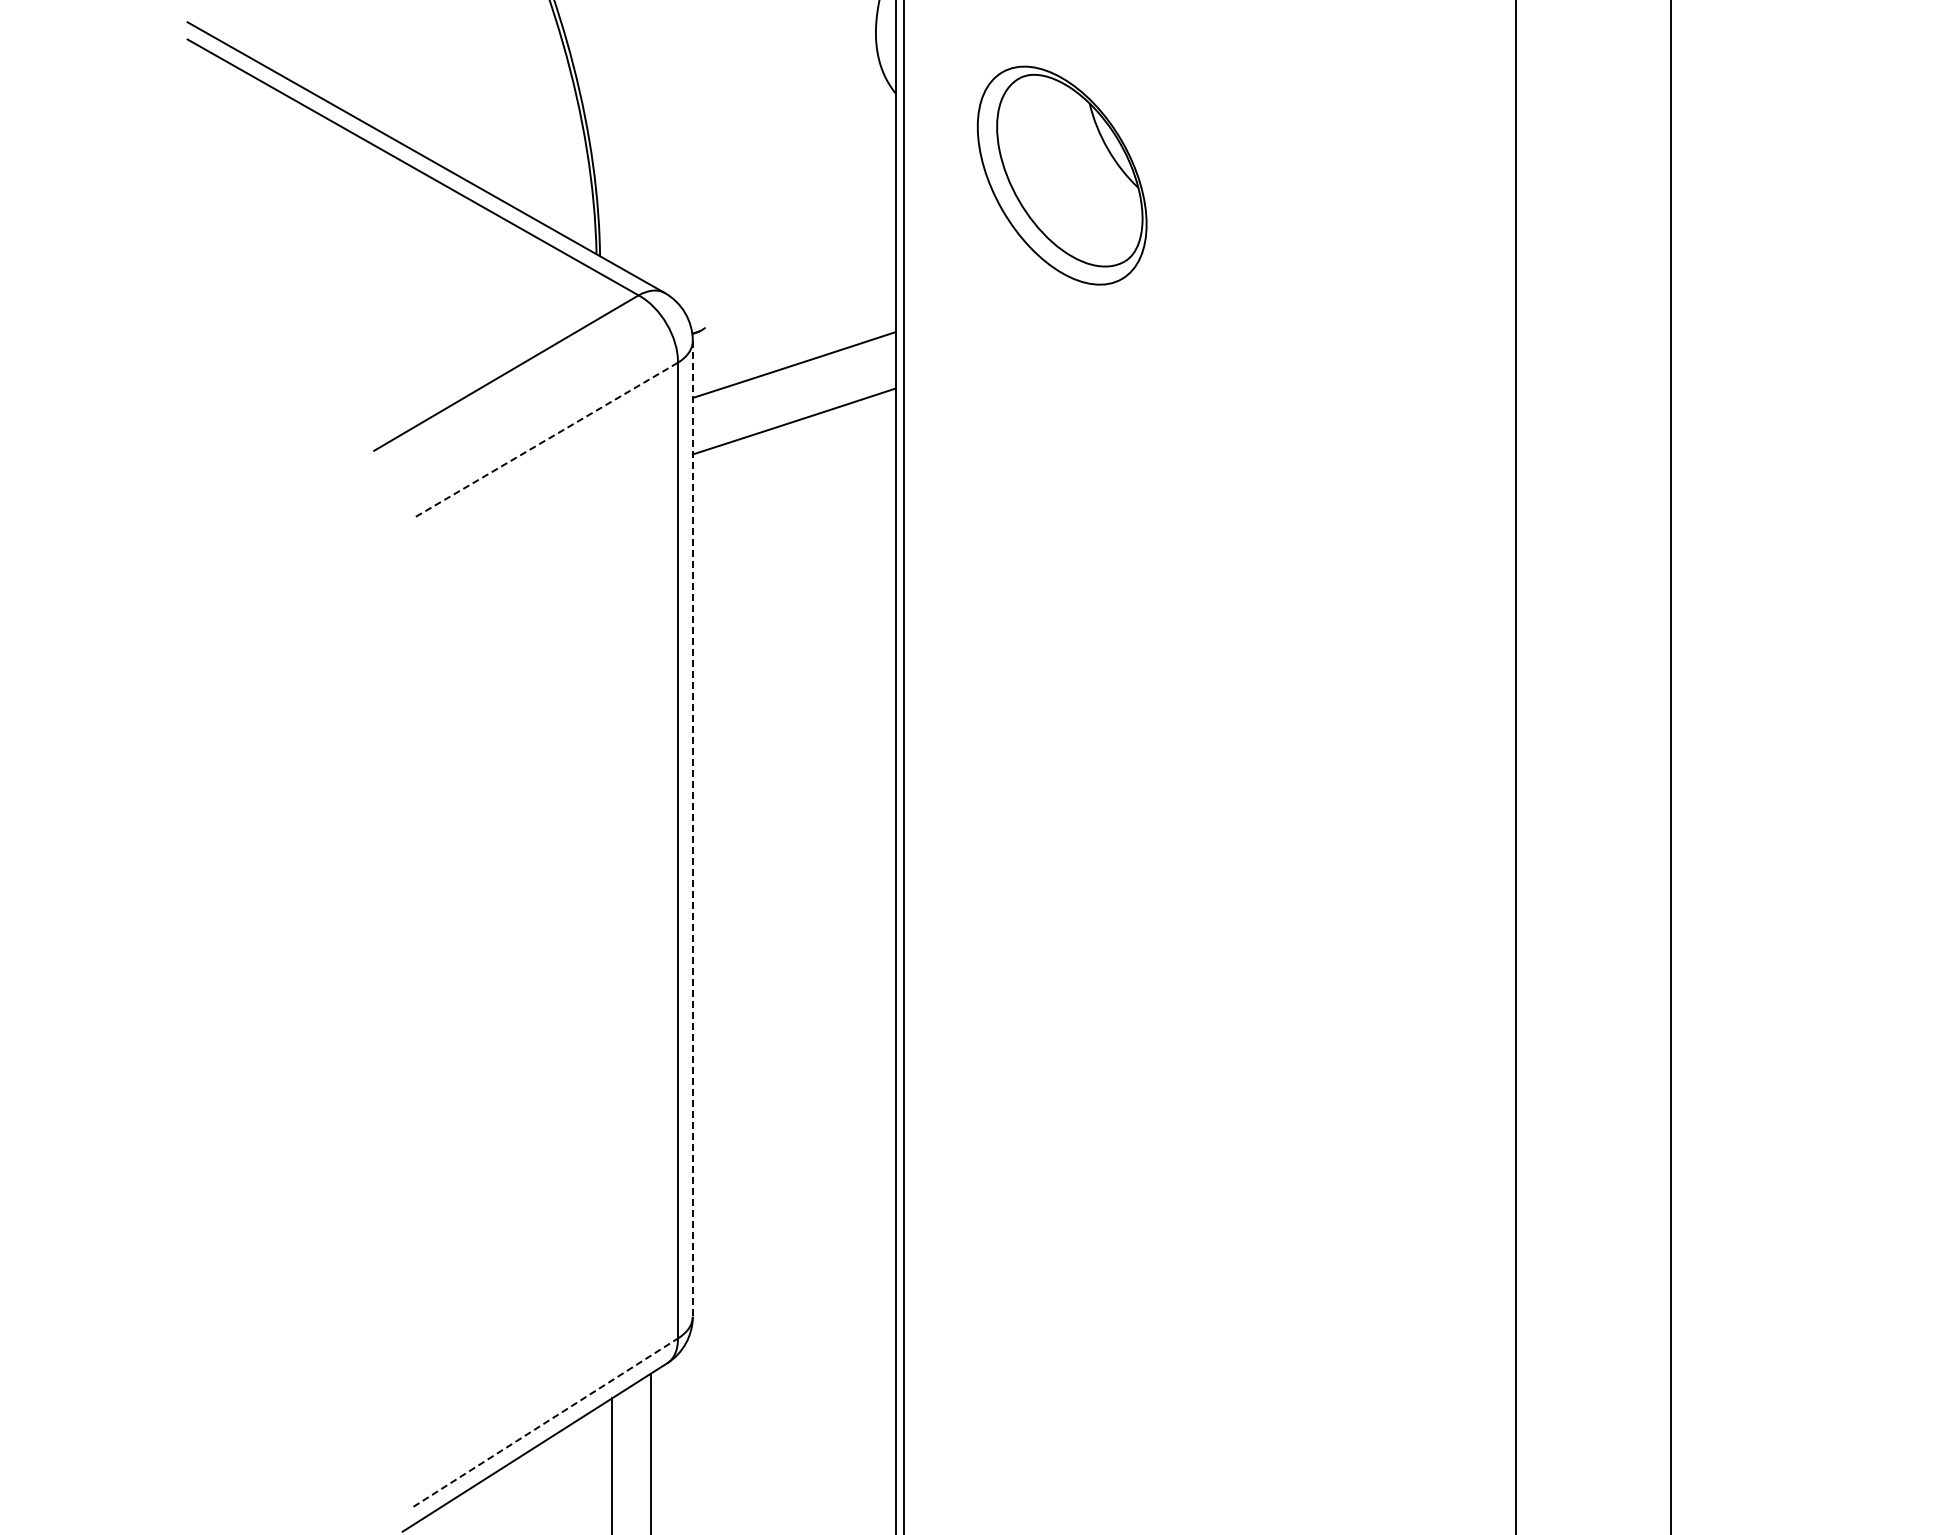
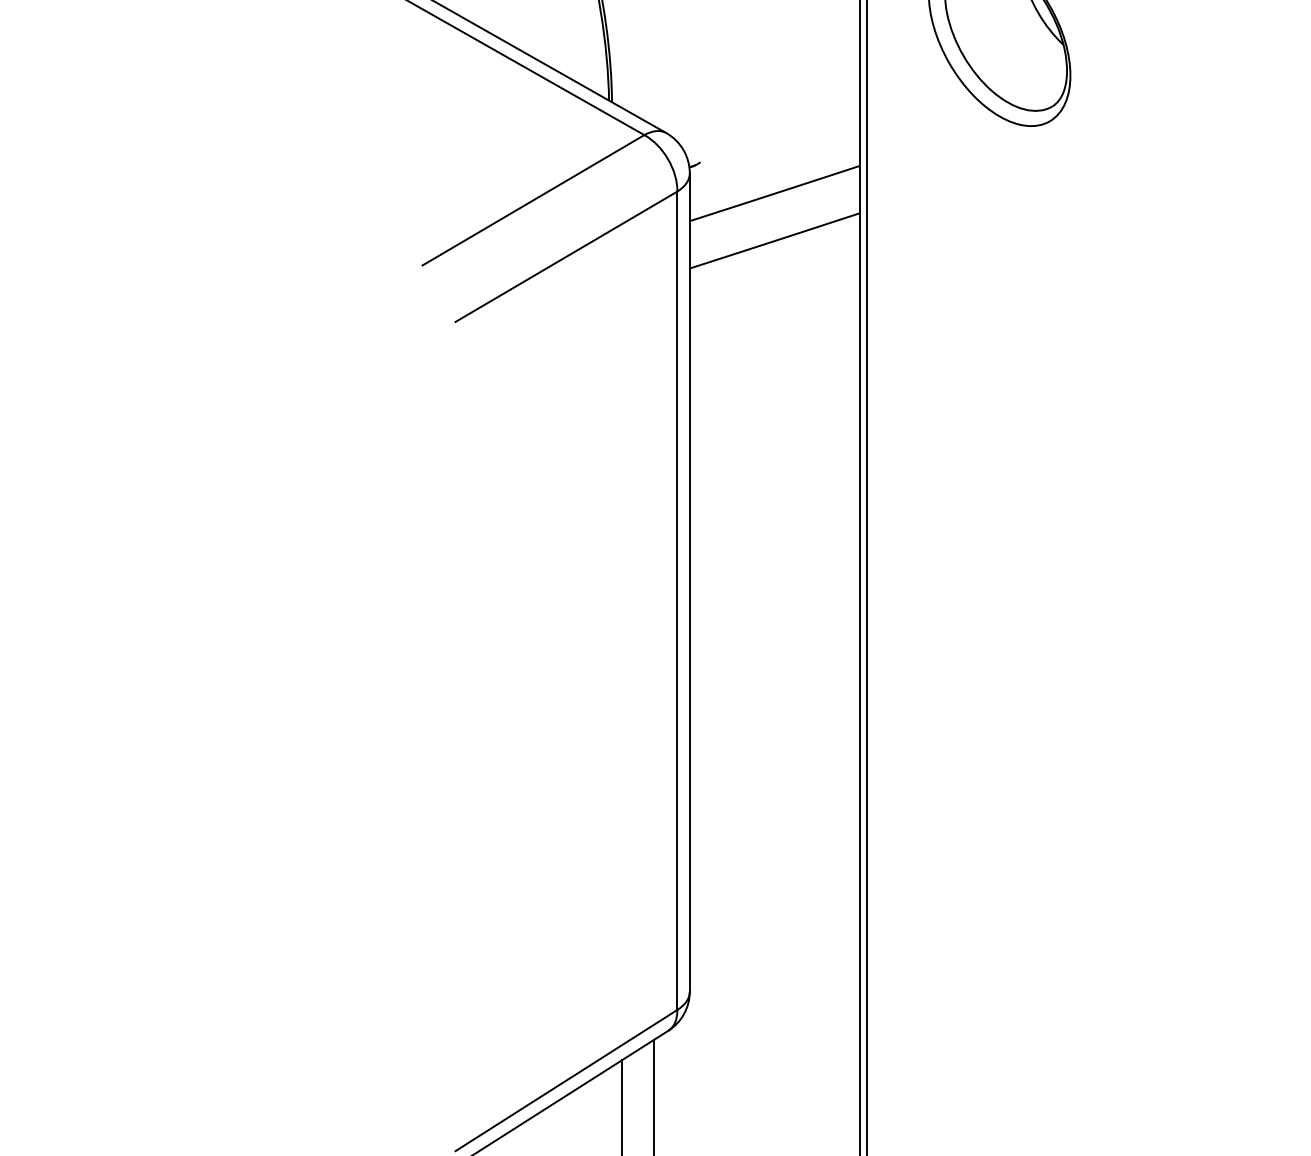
line: (545, 440) -> (566, 256), dashed -> solid
line: (692, 828) -> (689, 582), dashed -> solid
line: (545, 1422) -> (566, 1080), dashed -> solid

